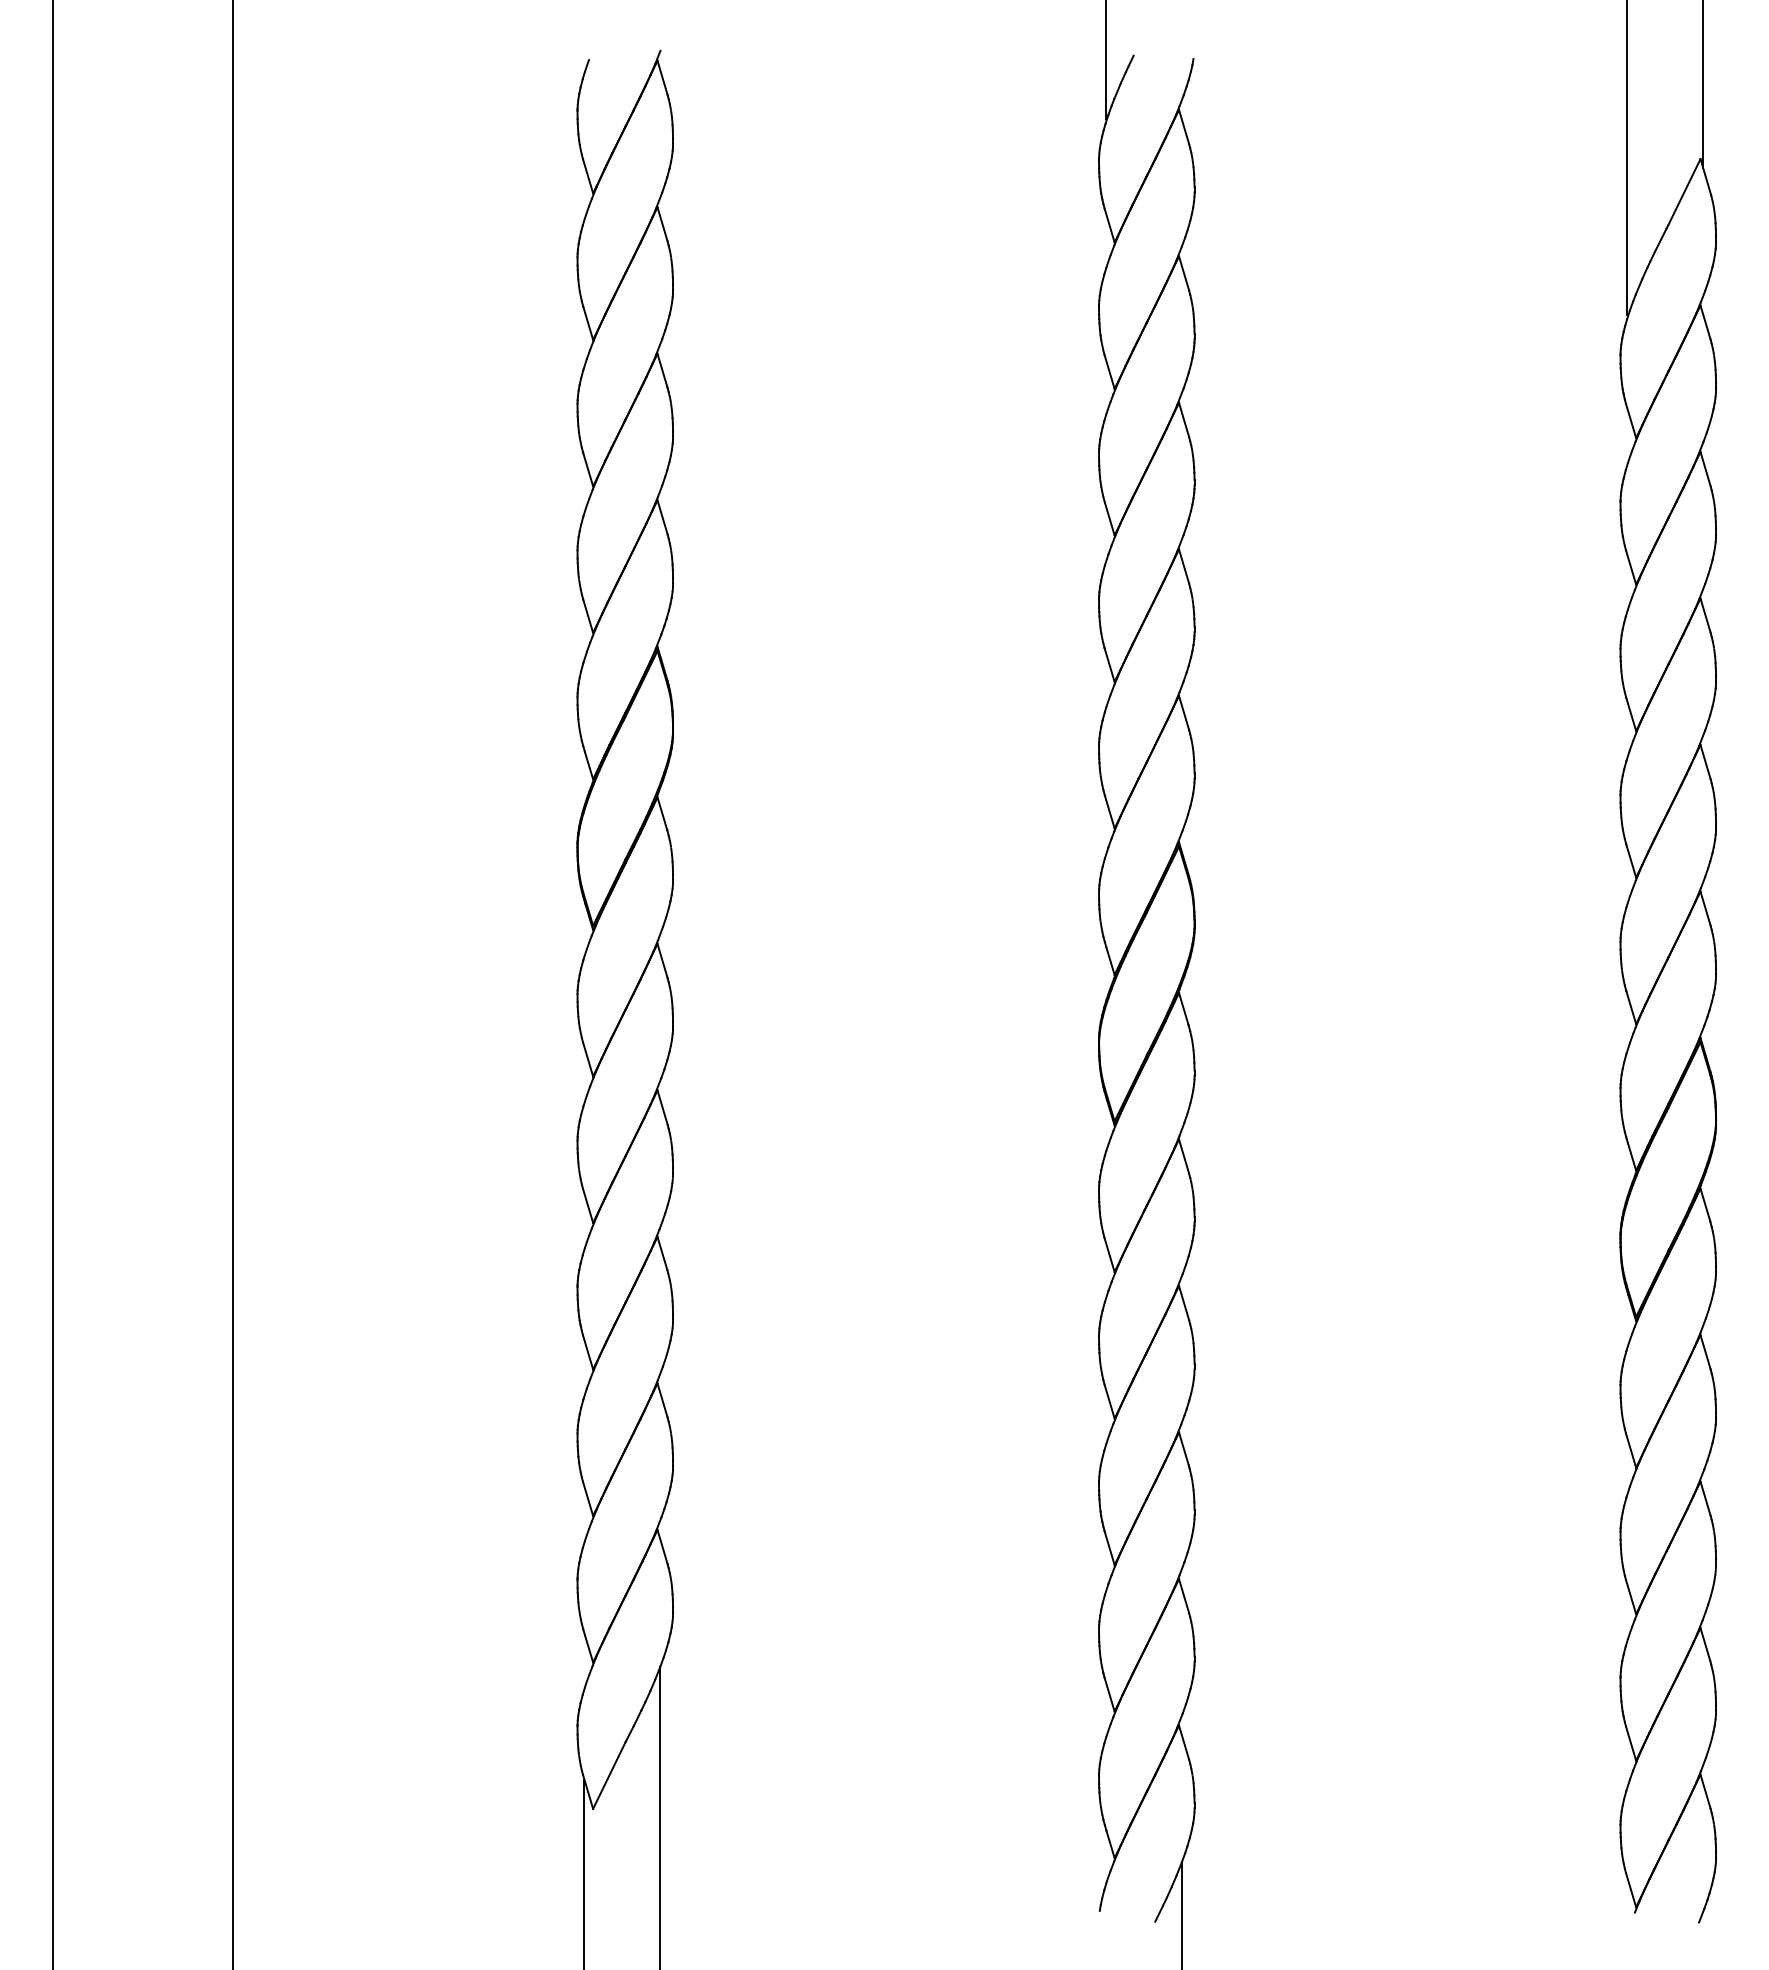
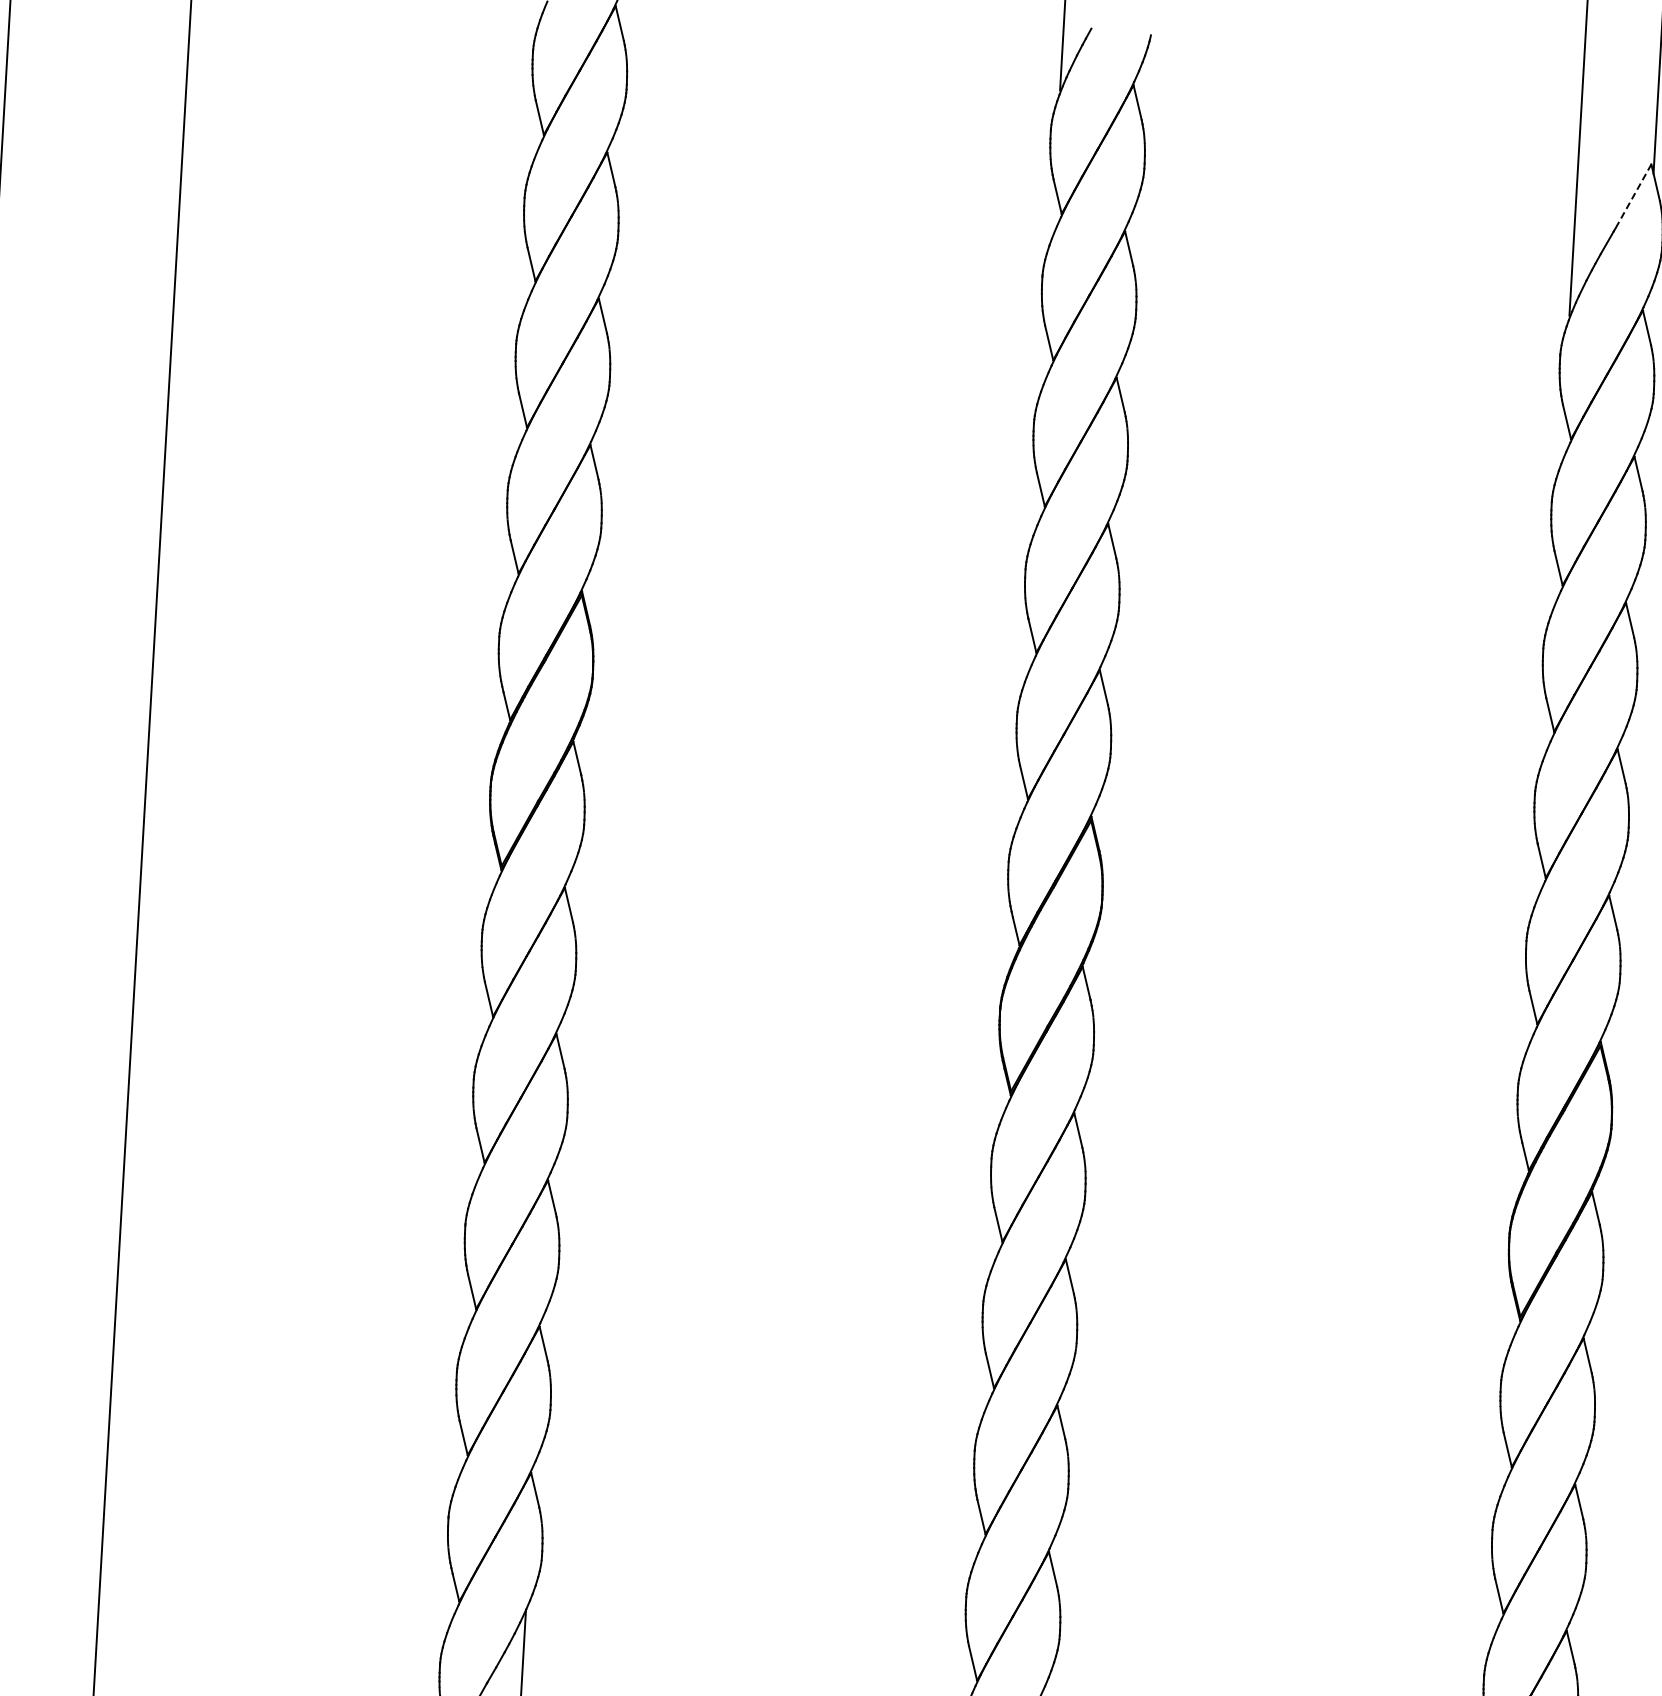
line: (1684, 192) -> (1633, 196), solid -> dashed

